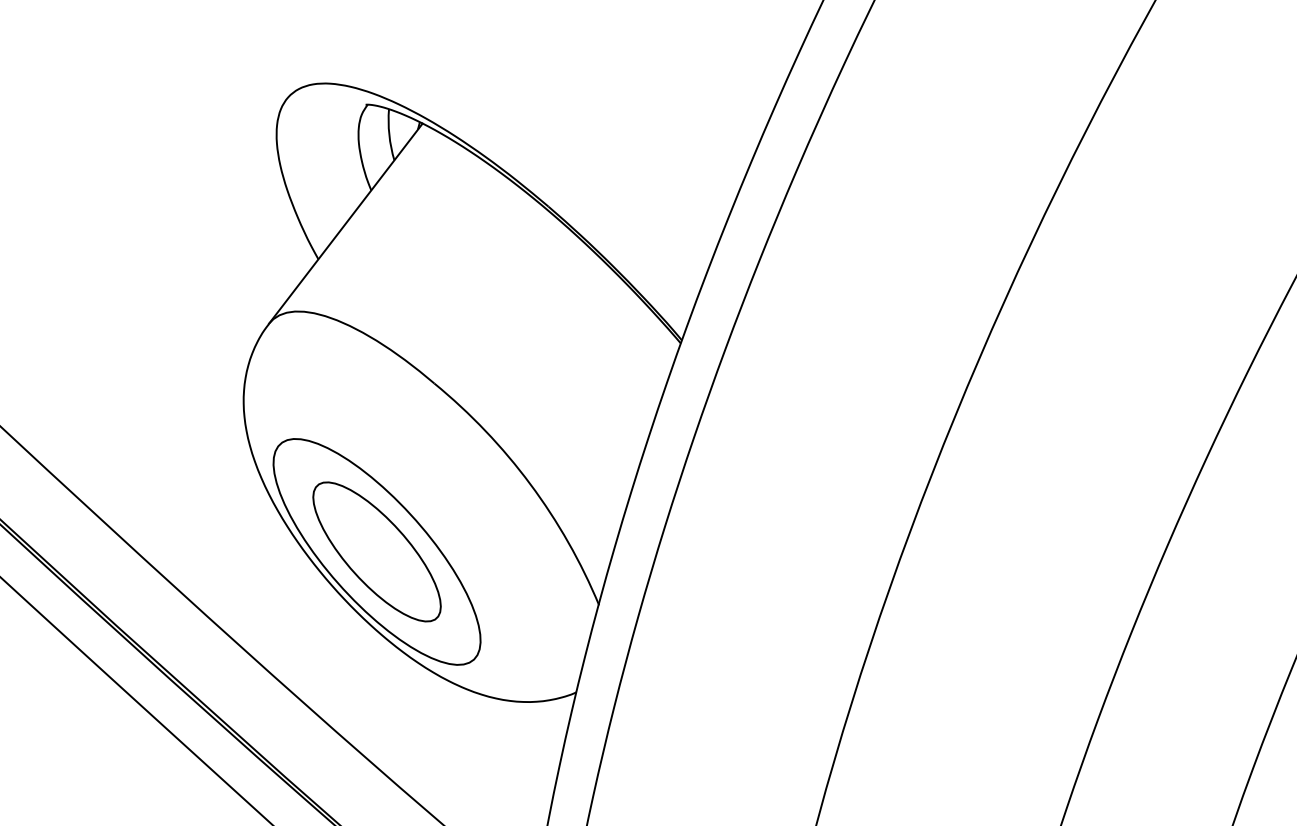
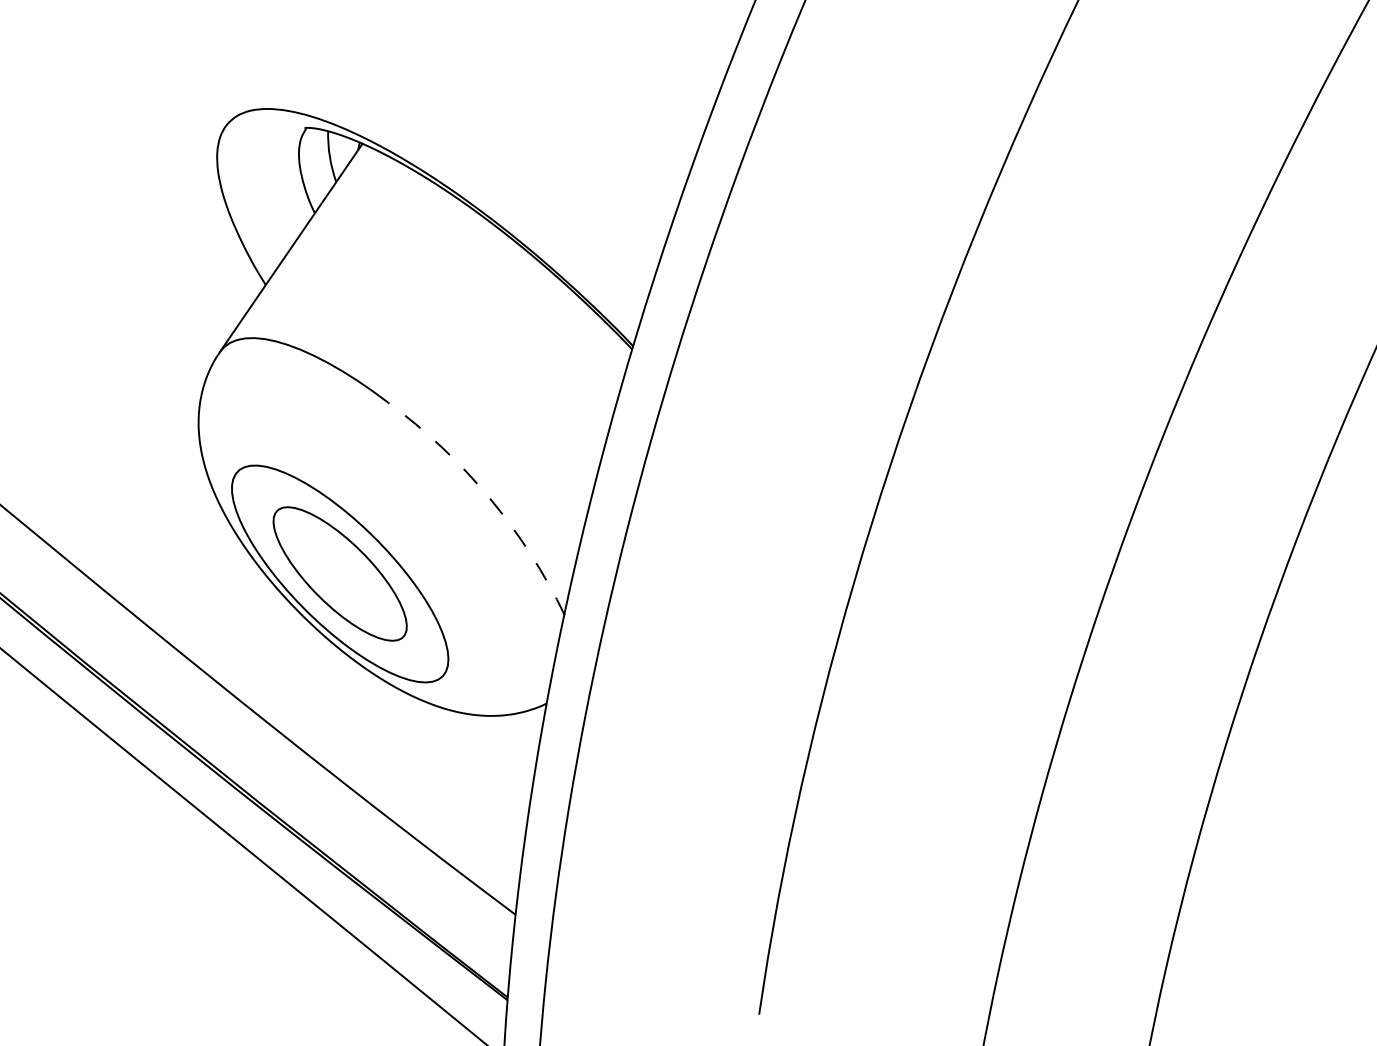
arc: (530, 484) -> (489, 498), solid -> dashed

